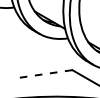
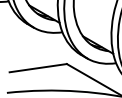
line: (44, 74) -> (38, 68), dashed -> solid

